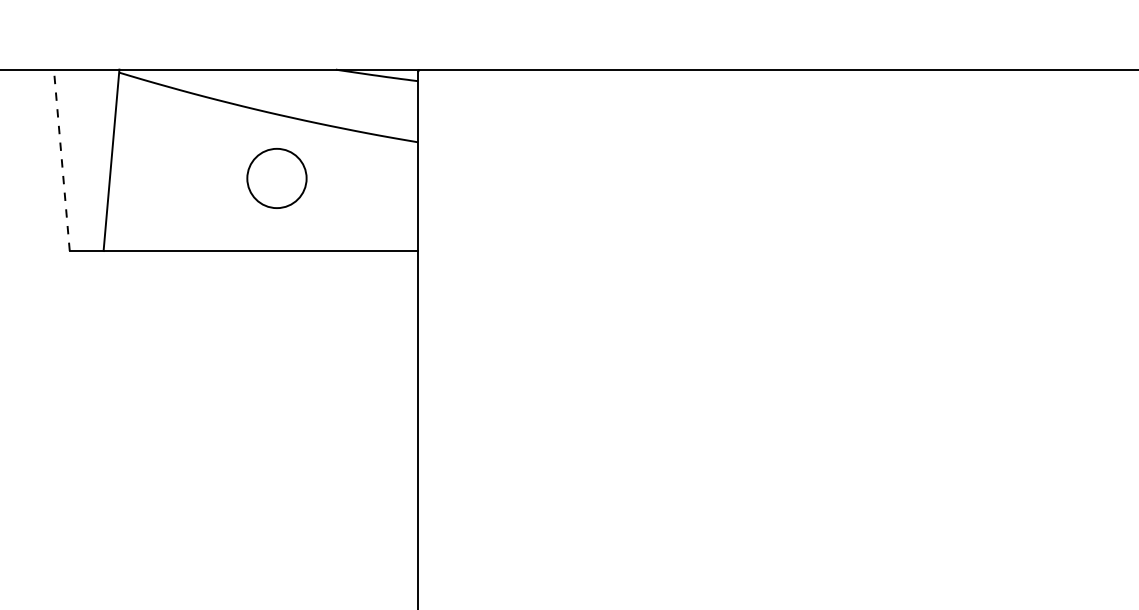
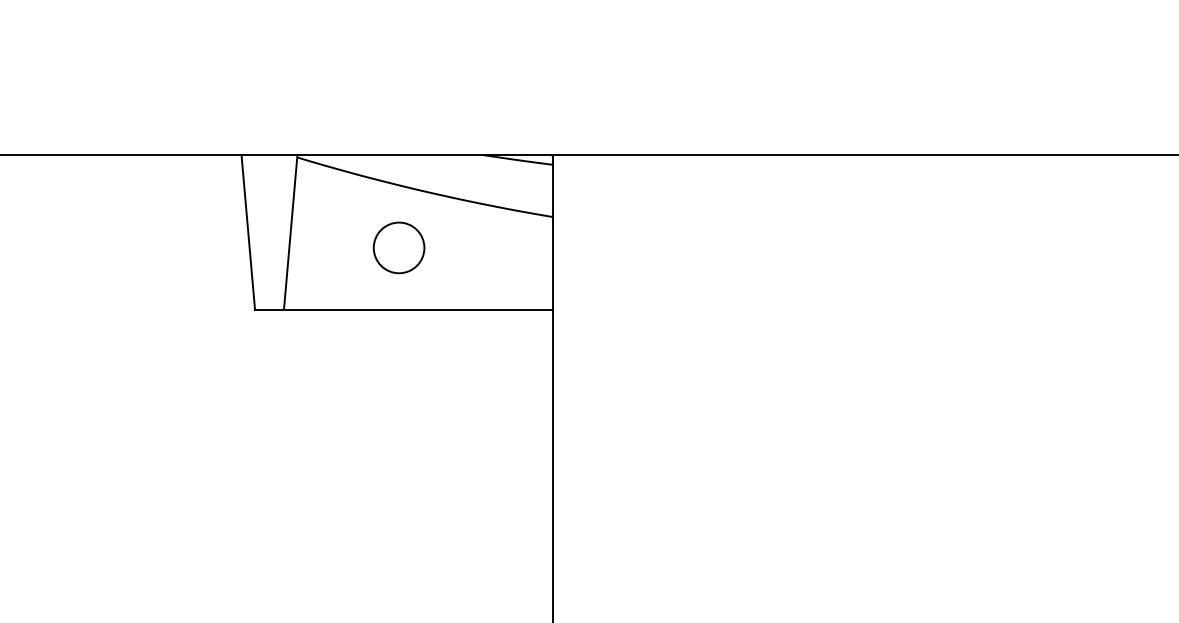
line: (62, 160) -> (248, 232), dashed -> solid
circle: (276, 177) -> (398, 247), moved

